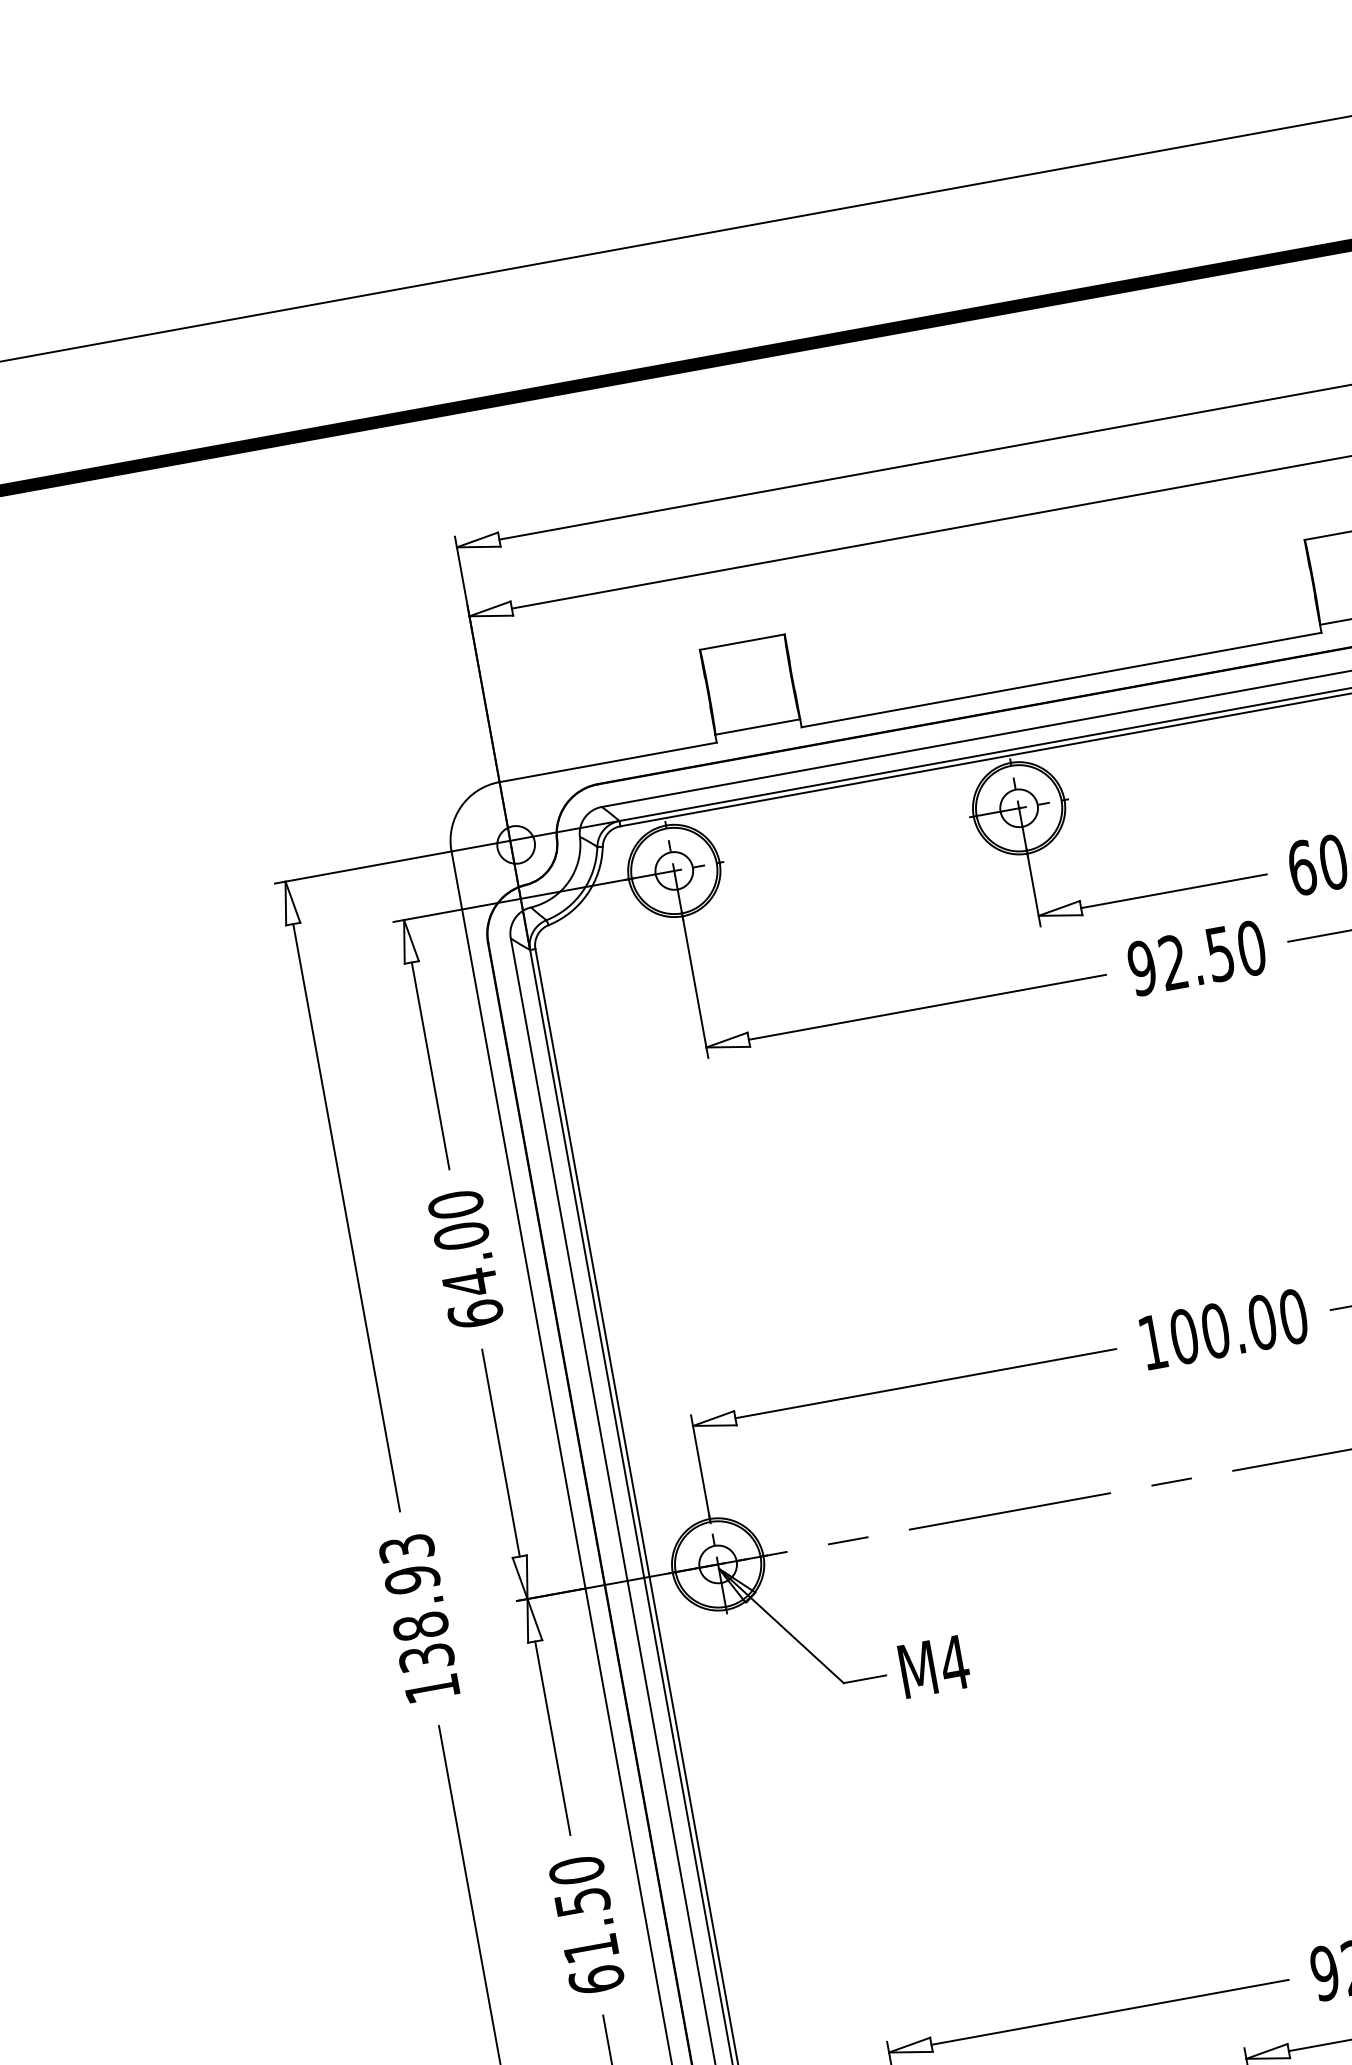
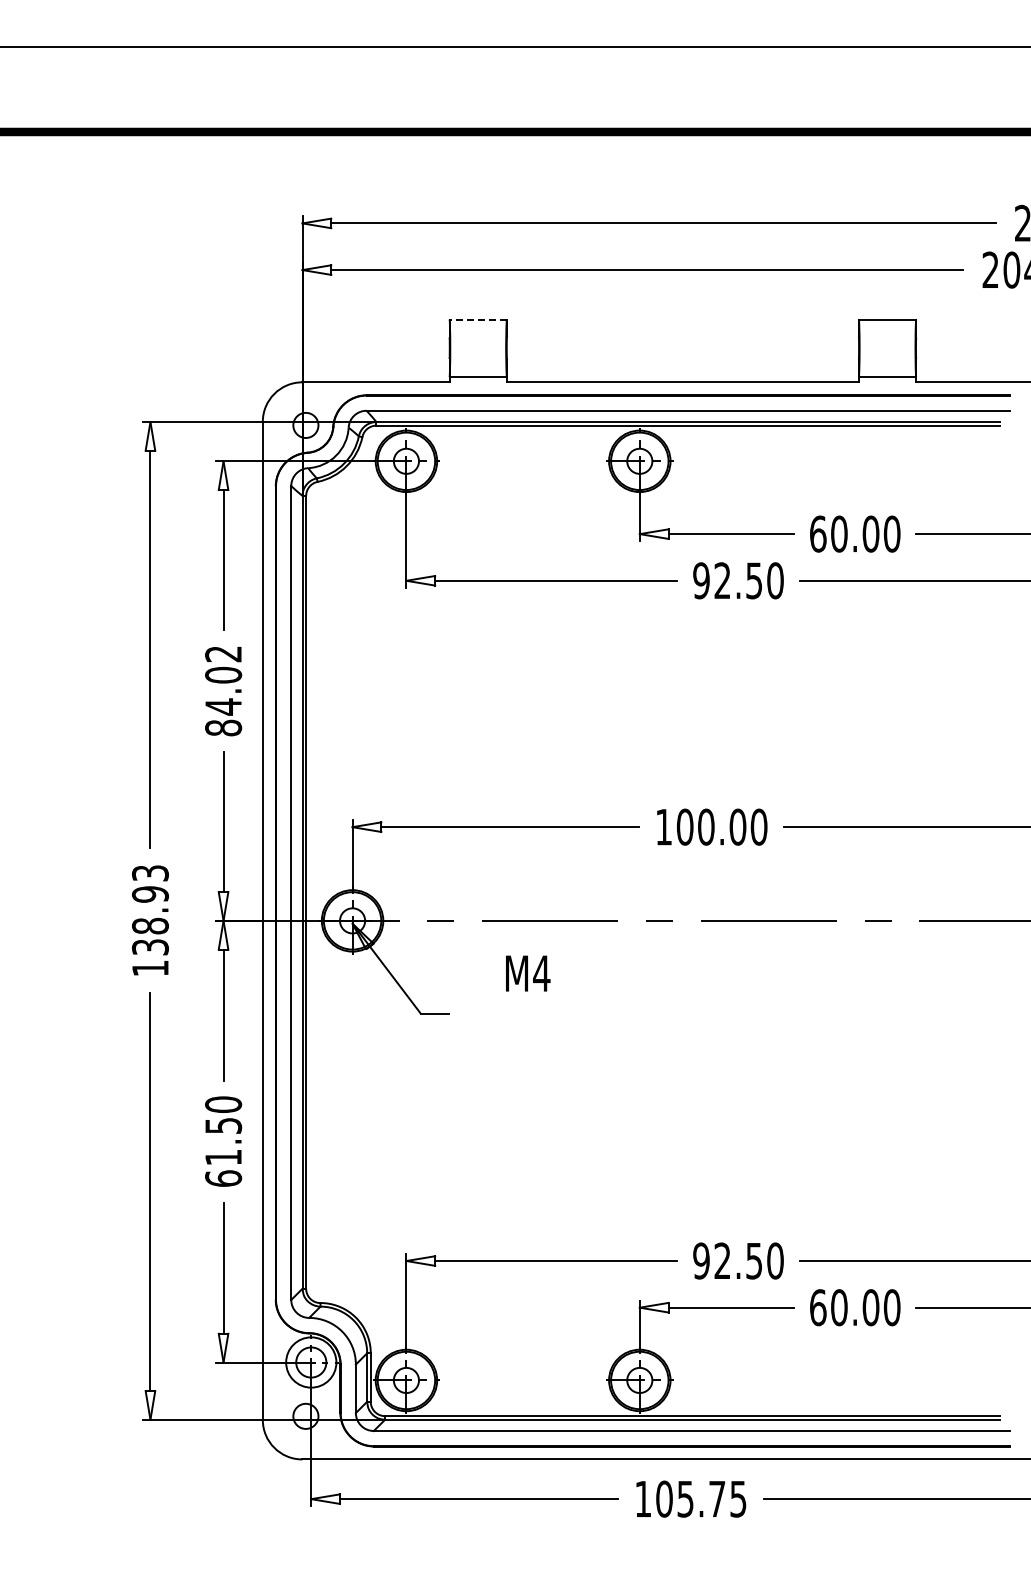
line: (742, 642) -> (478, 319), solid -> dashed
text: (465, 1258) -> (223, 690), 64.00 -> 84.02
text: (934, 1666) -> (528, 973), moved

